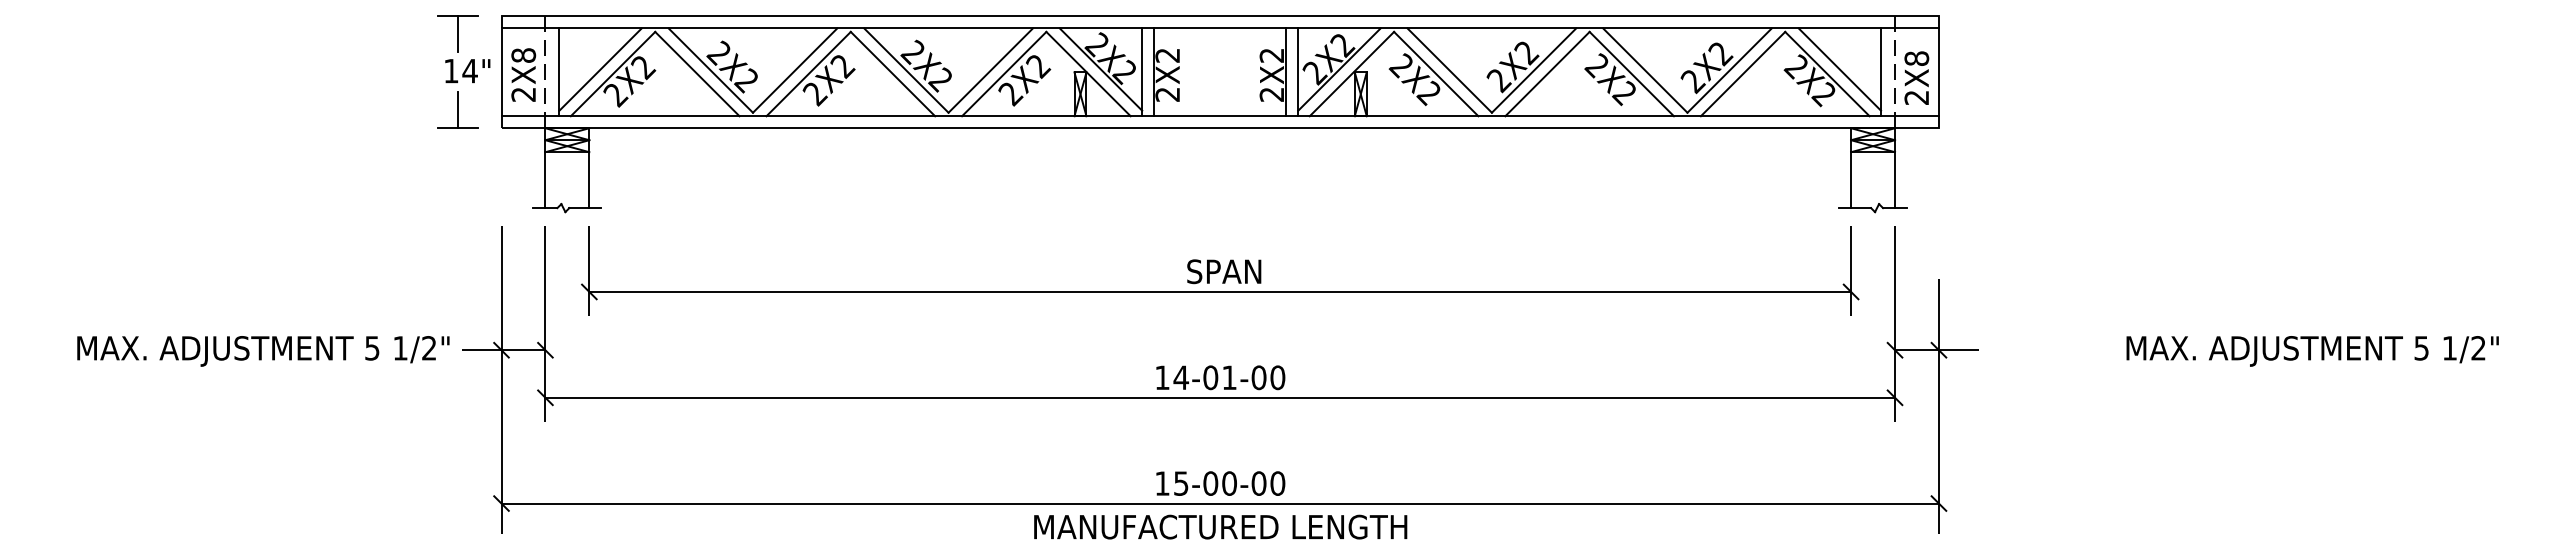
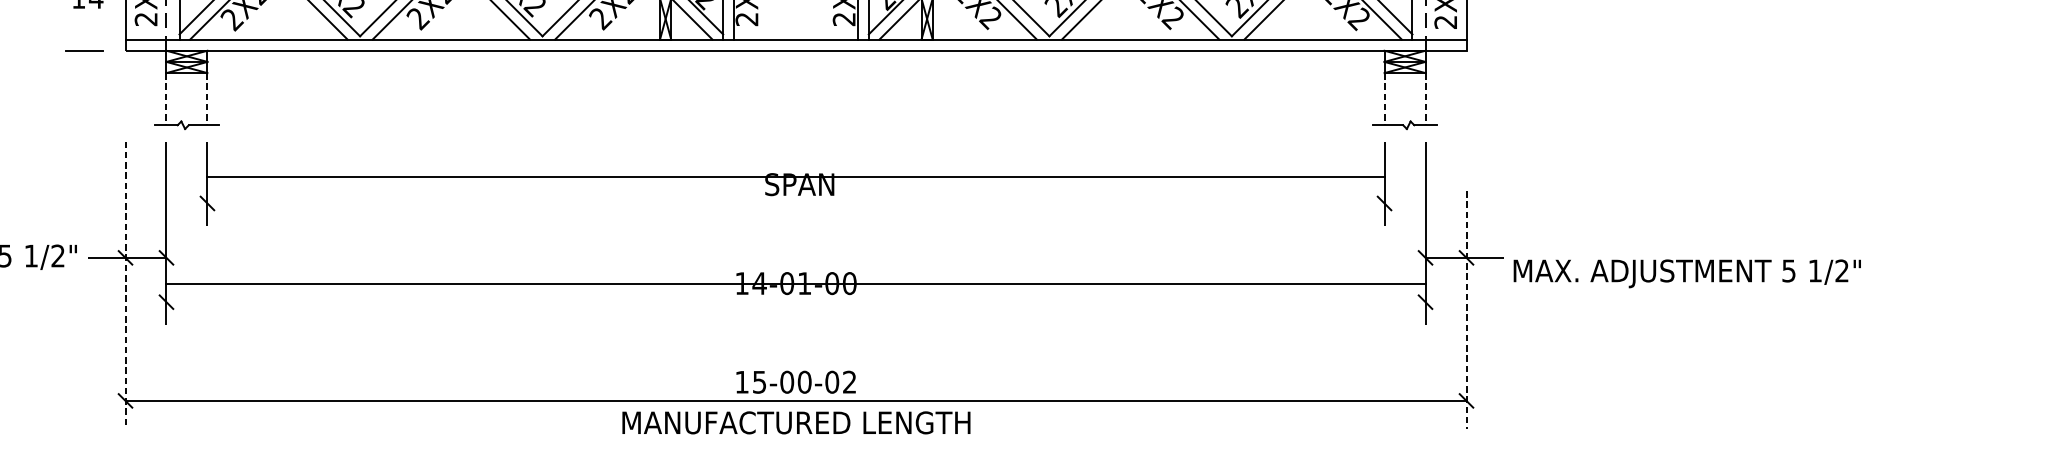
line: (457, 110) -> (84, 34), removed
line: (545, 180) -> (166, 99), solid -> dashed
line: (589, 180) -> (207, 99), solid -> dashed
line: (1851, 180) -> (1384, 99), solid -> dashed
line: (1895, 180) -> (1425, 99), solid -> dashed
line: (1220, 291) -> (796, 176), moved
text: (2312, 351) -> (1687, 273), moved
line: (501, 379) -> (125, 285), solid -> dashed
line: (1220, 397) -> (796, 284), moved
line: (1938, 406) -> (1466, 310), solid -> dashed
text: (1277, 483) -> (849, 382), 15-00-00 -> 15-00-02

